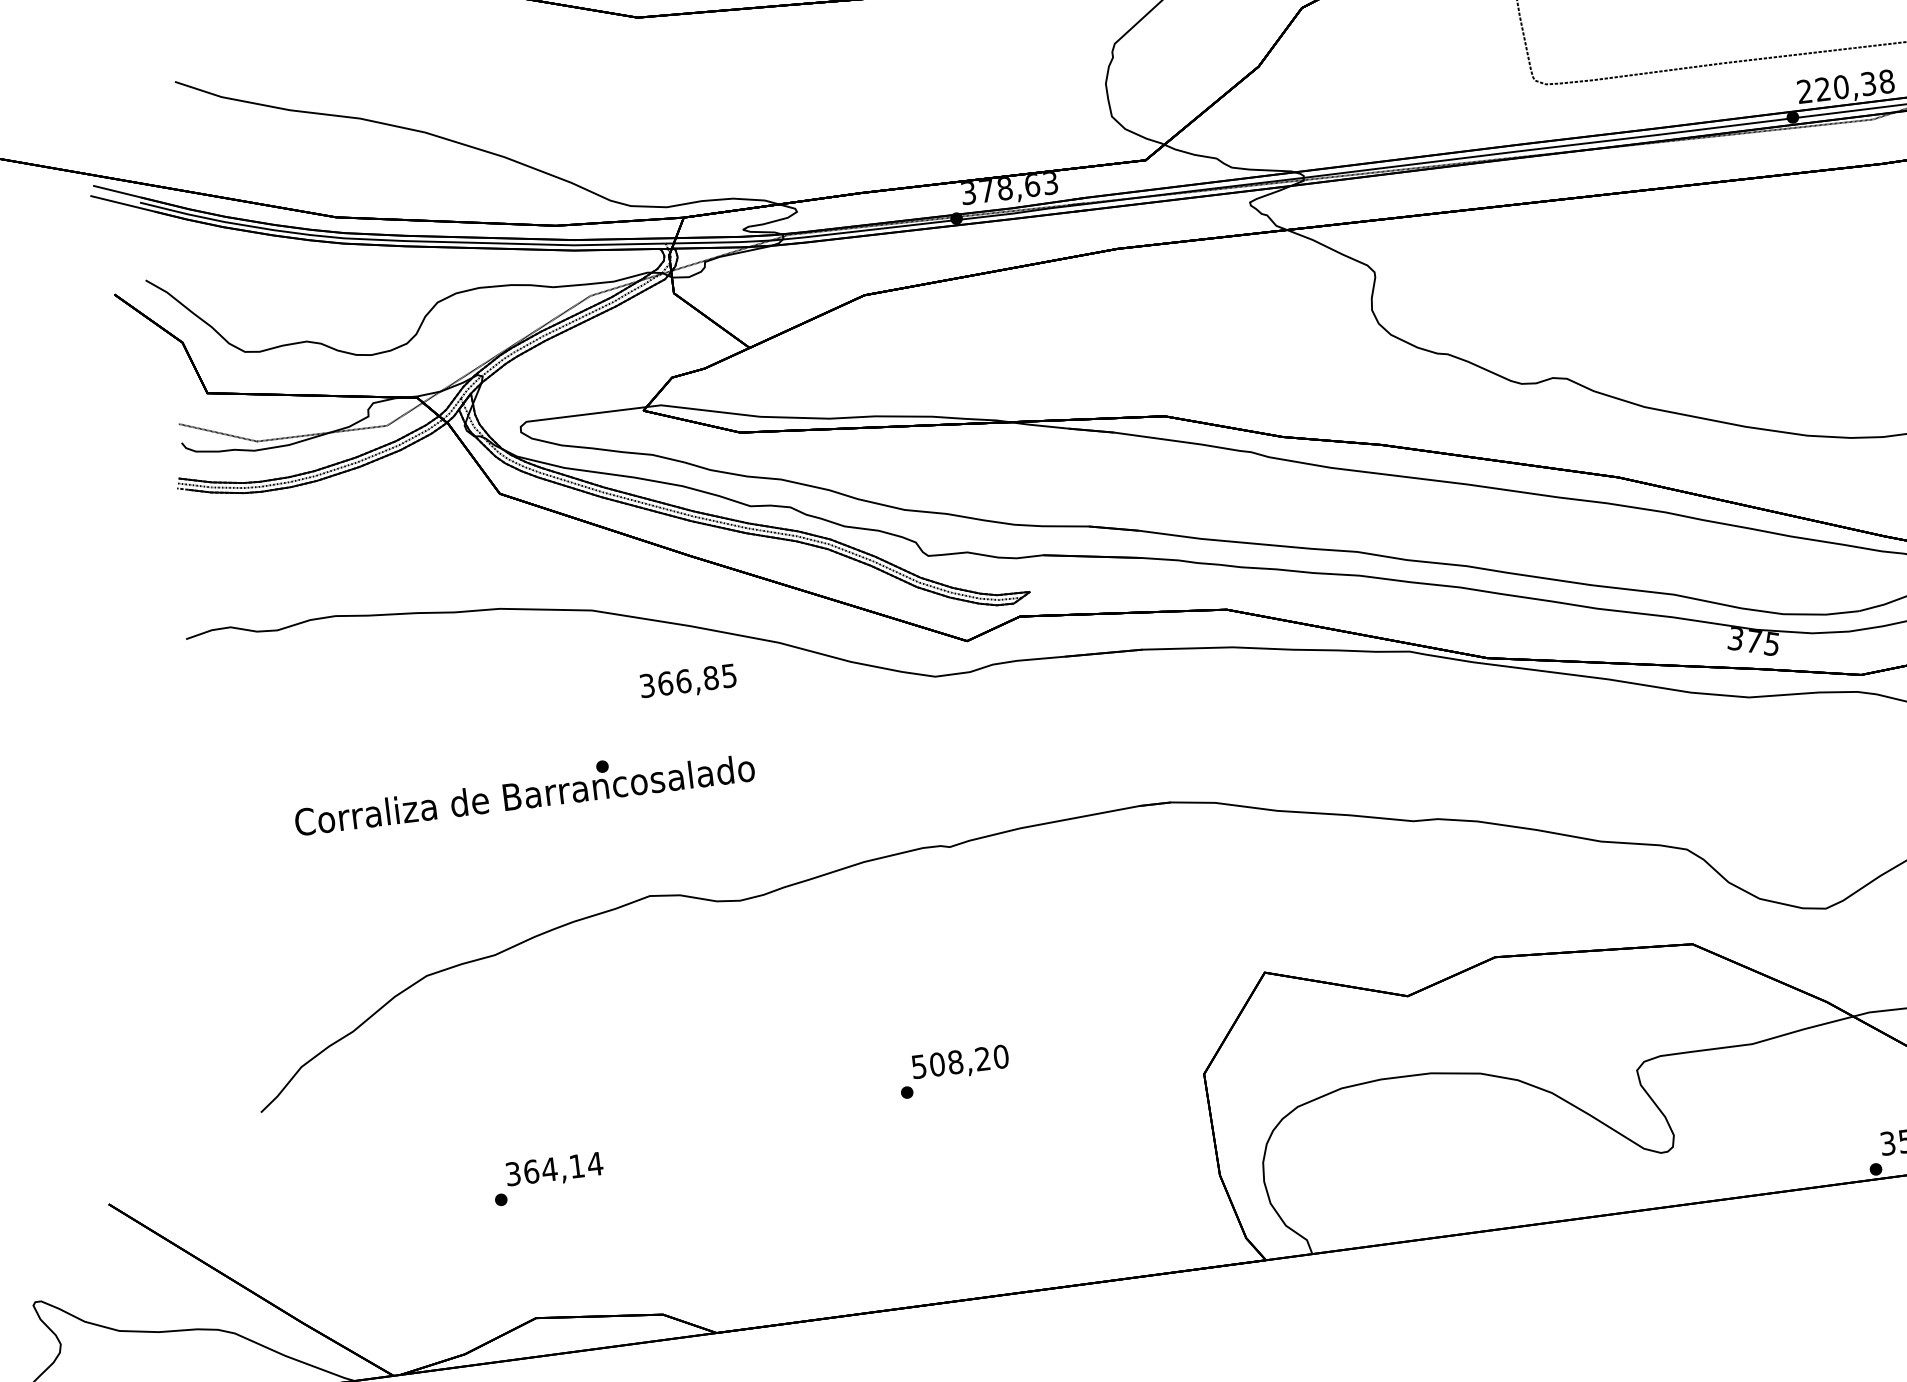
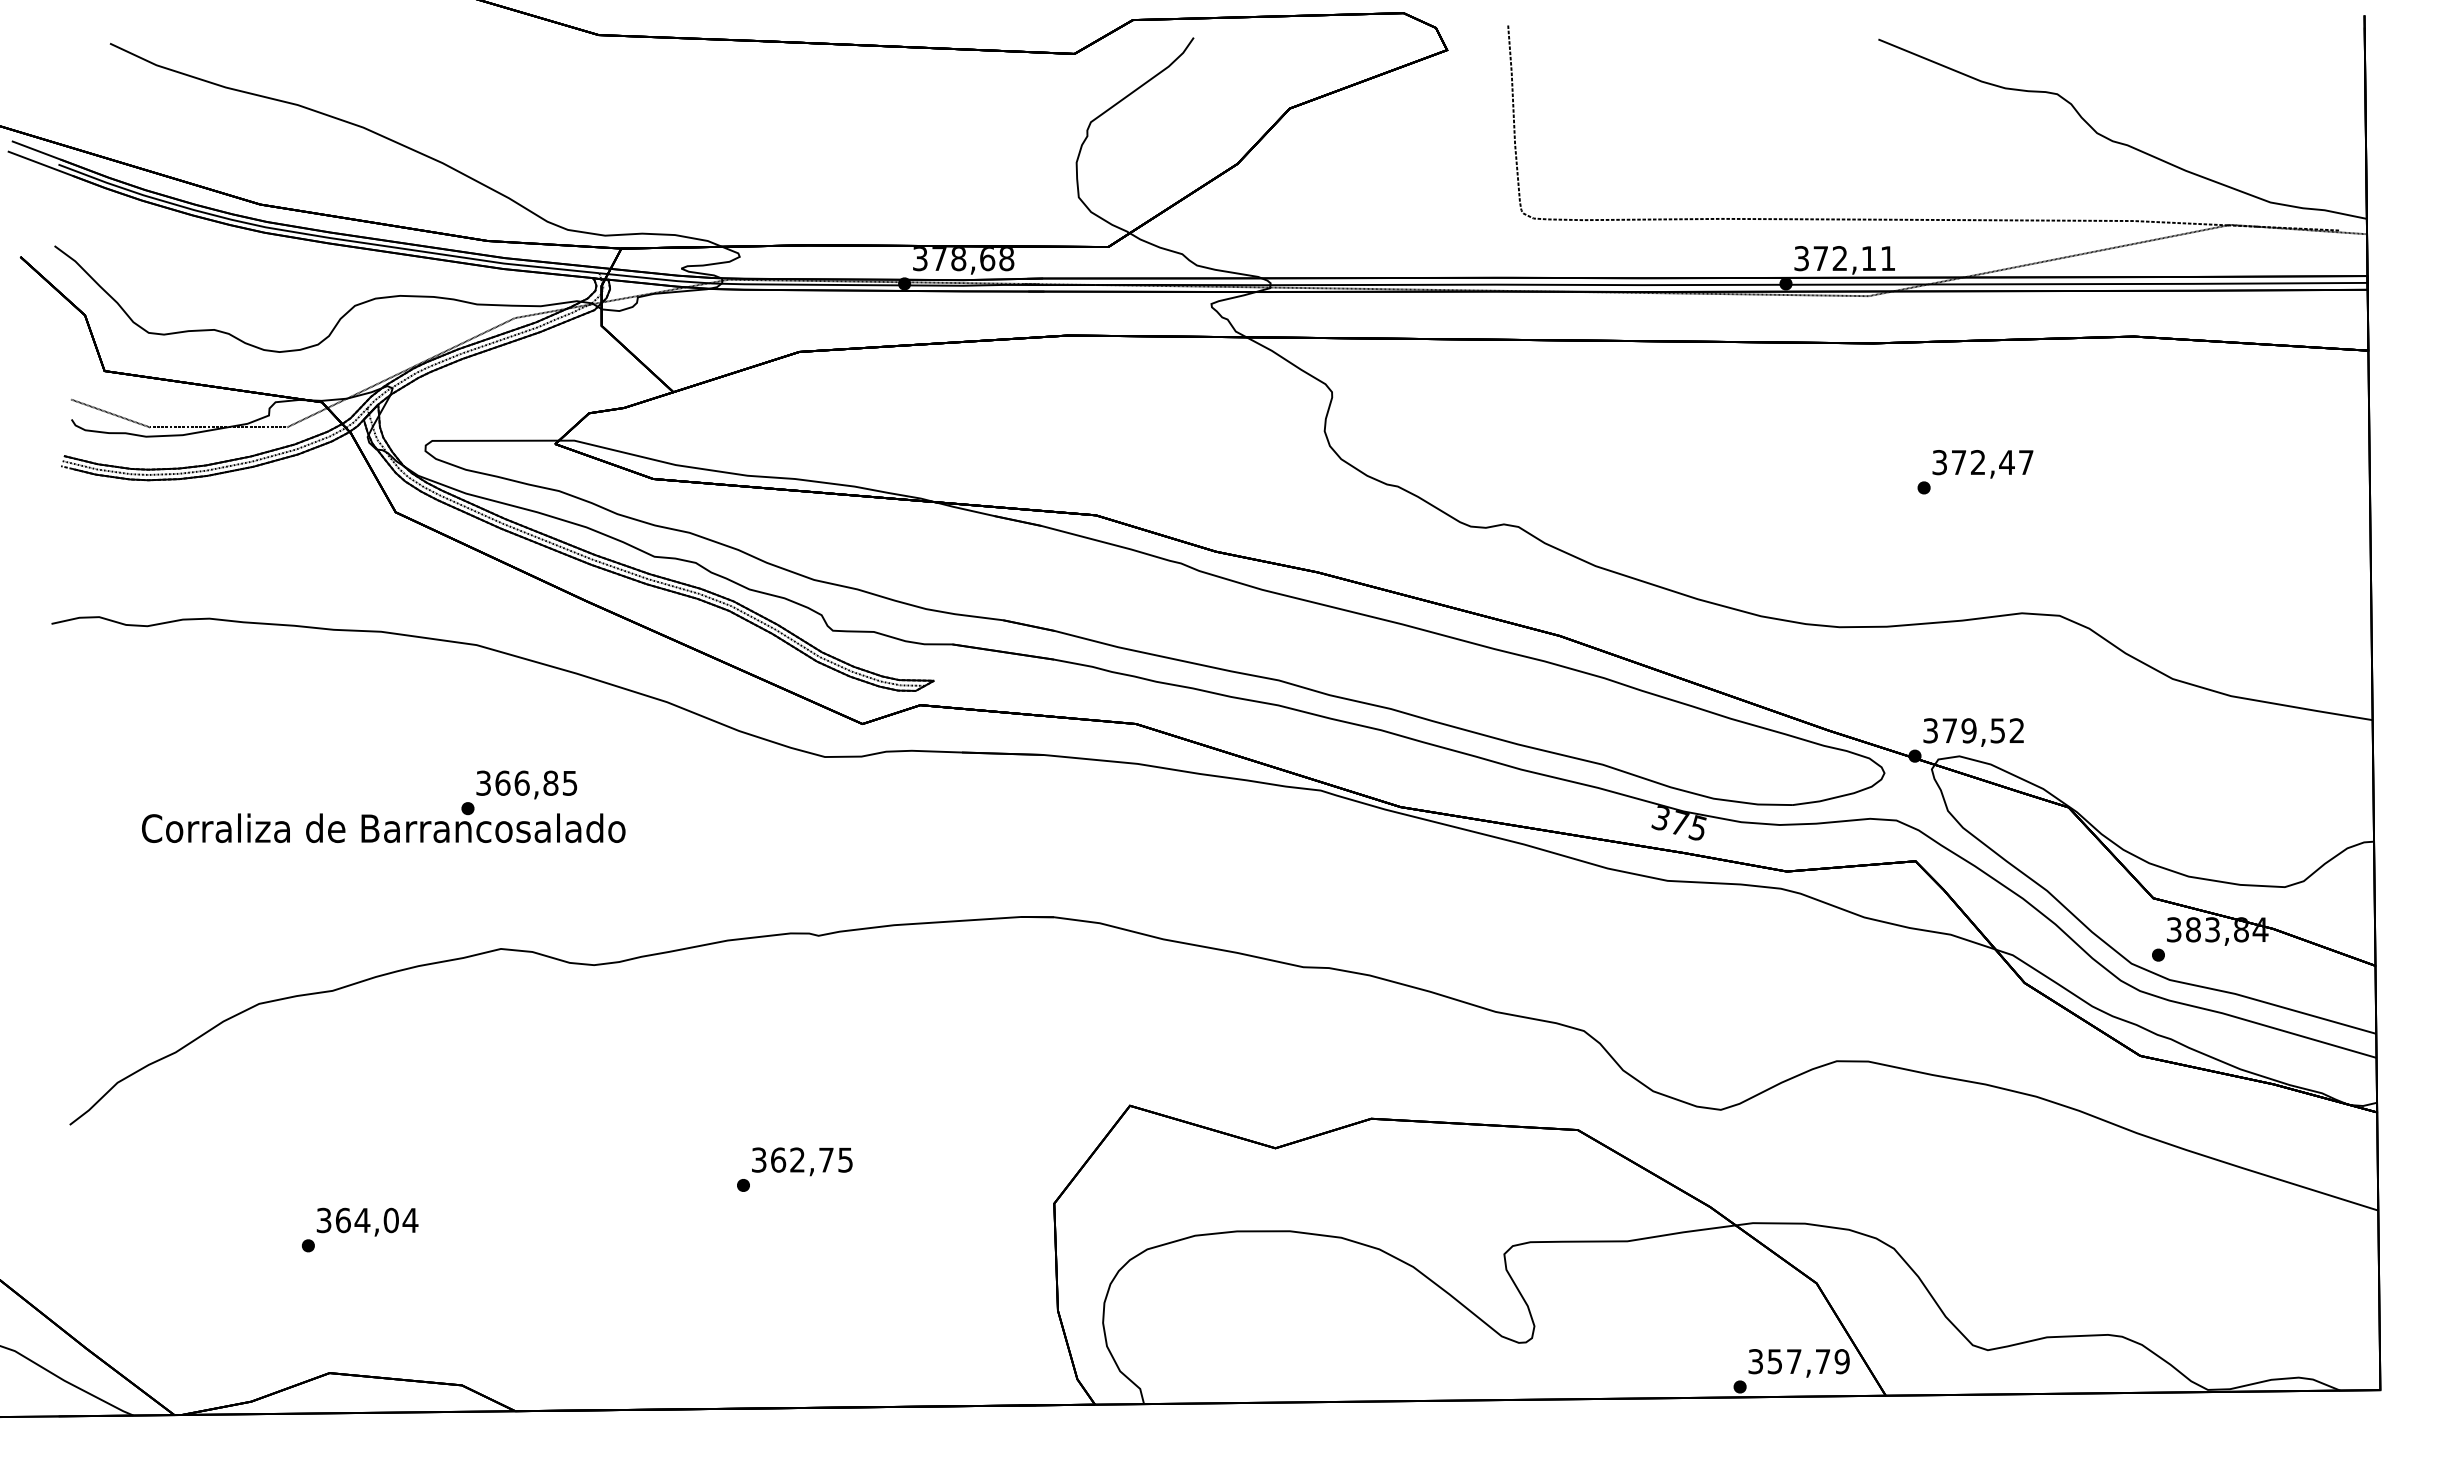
text: (1845, 86) -> (1844, 258), 220,38 -> 372,11
text: (1050, 183) -> (1006, 259), 378,63 -> 378,68
text: (688, 682) -> (526, 784), moved
text: (960, 1061) -> (802, 1159), 508,20 -> 362,75
text: (576, 1166) -> (390, 1220), 364,14 -> 364,04

